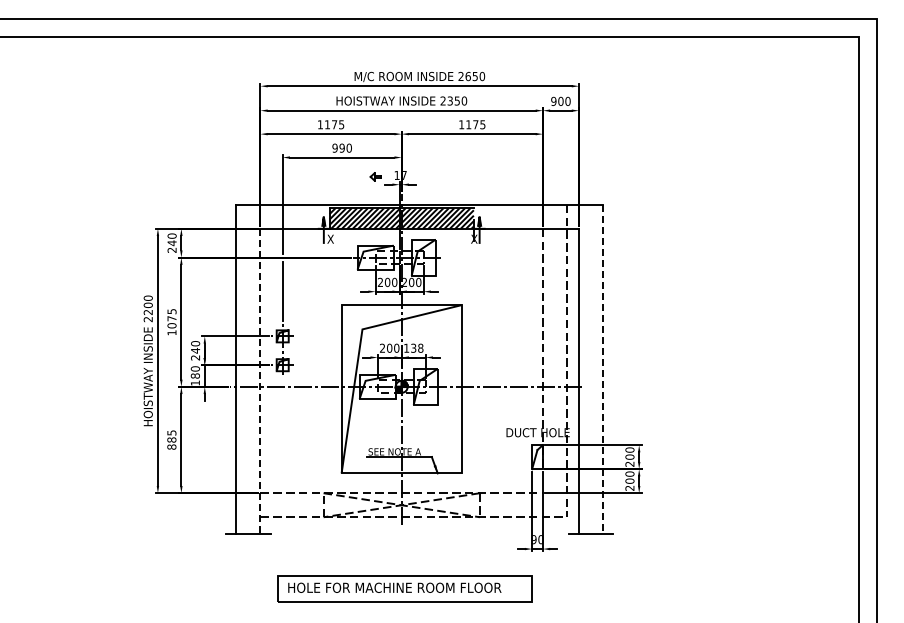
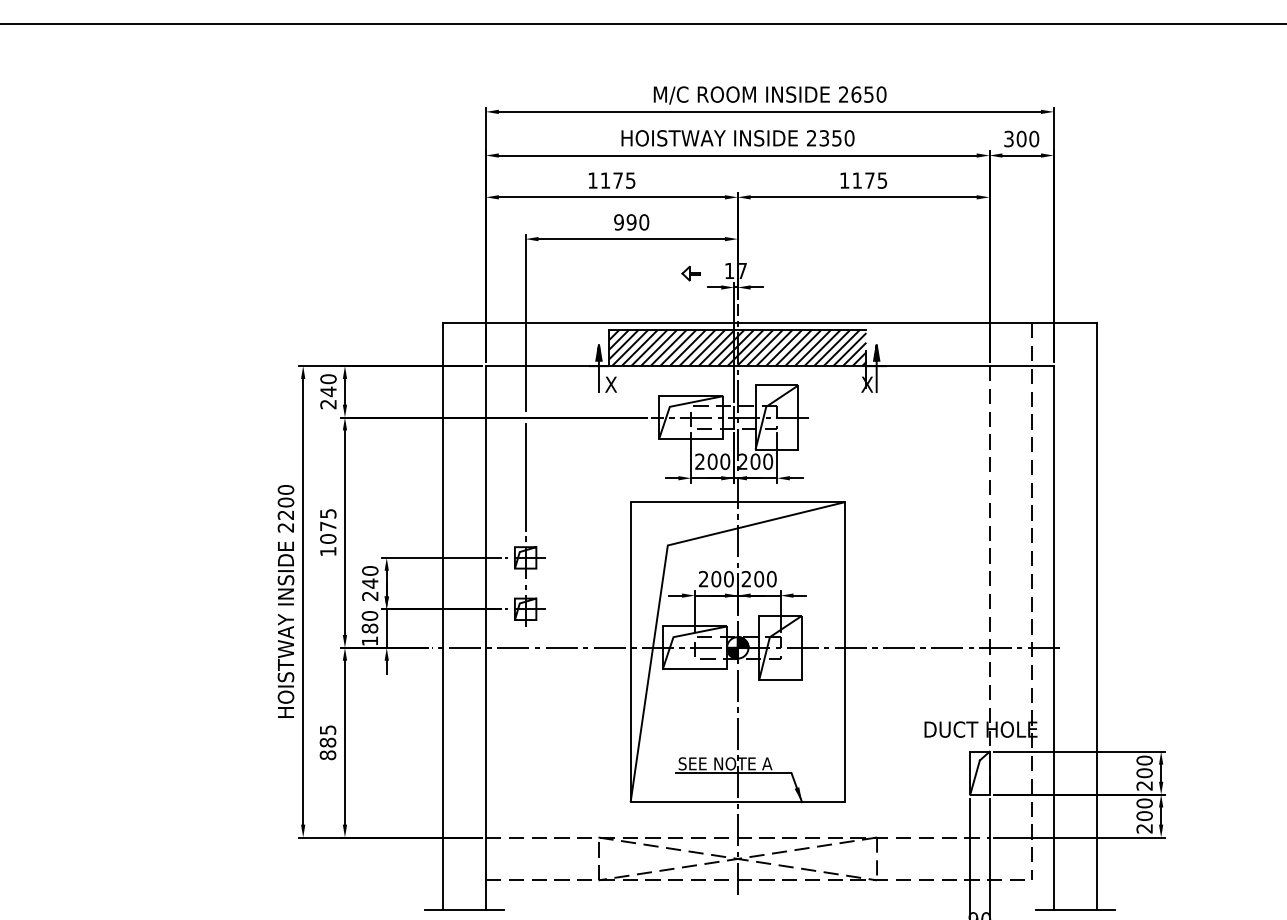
text: (553, 101) -> (1008, 139), 900 -> 300
text: (413, 347) -> (758, 577), 138 -> 200
line: (603, 369) -> (1097, 616), dashed -> solid
line: (260, 381) -> (486, 638), dashed -> solid

